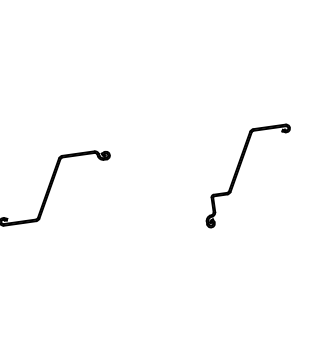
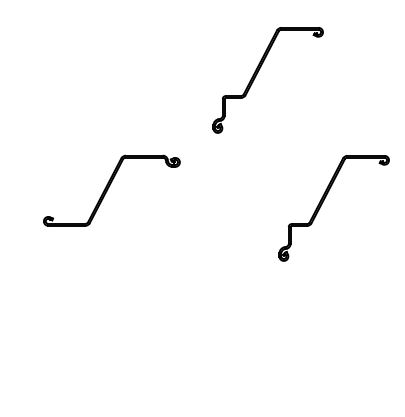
part: (166, 69) -> (257, 74), added

